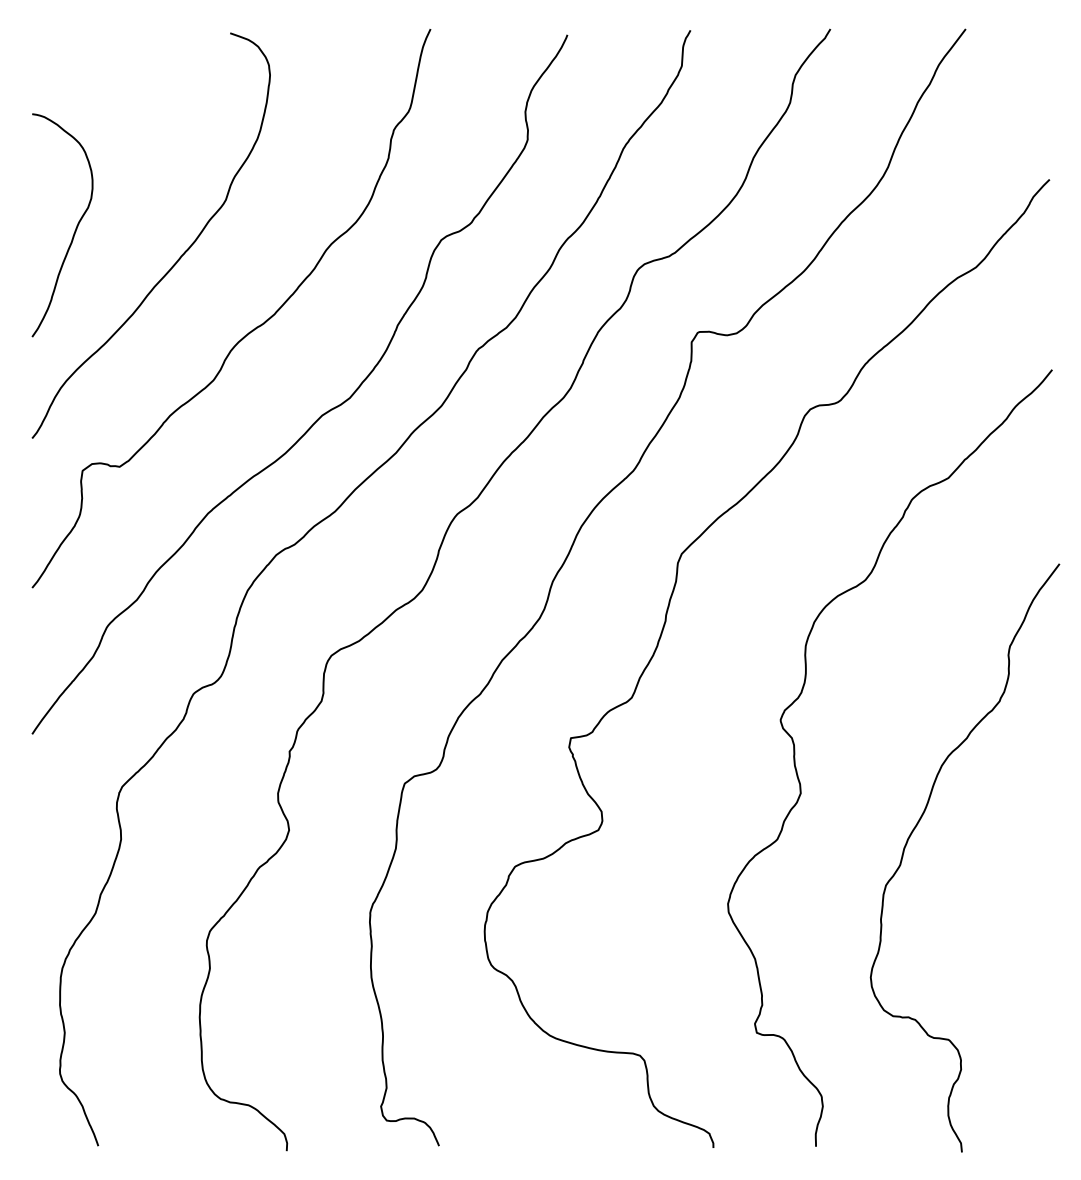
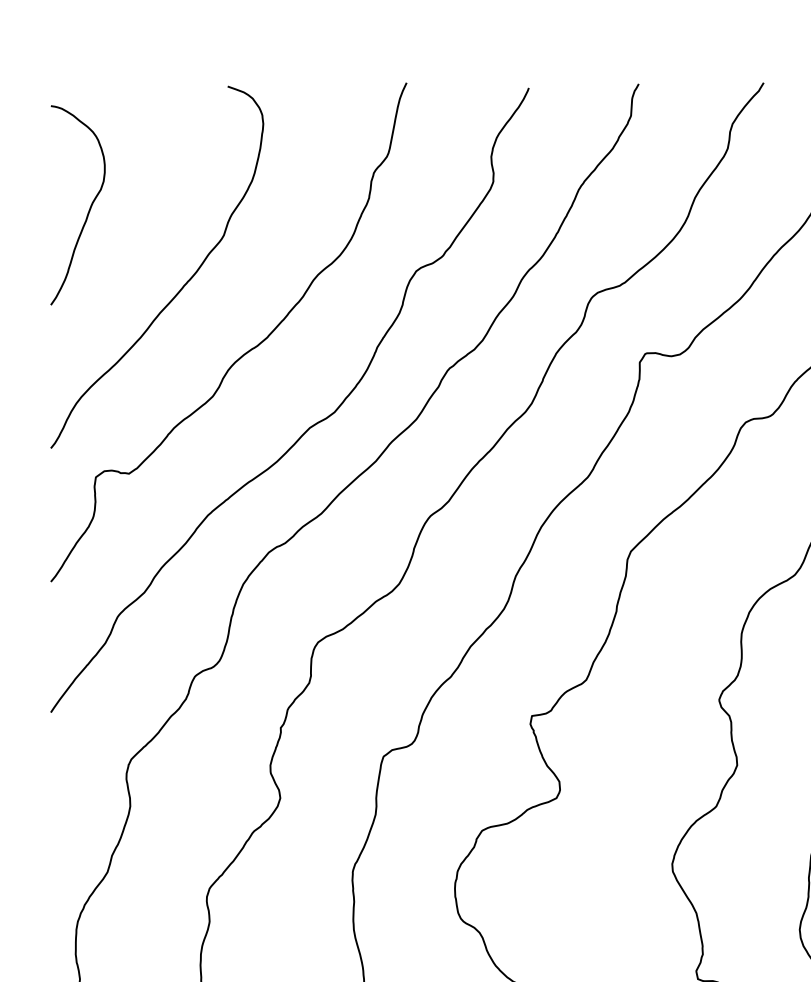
curve: (74, 230) -> (88, 209), moved

